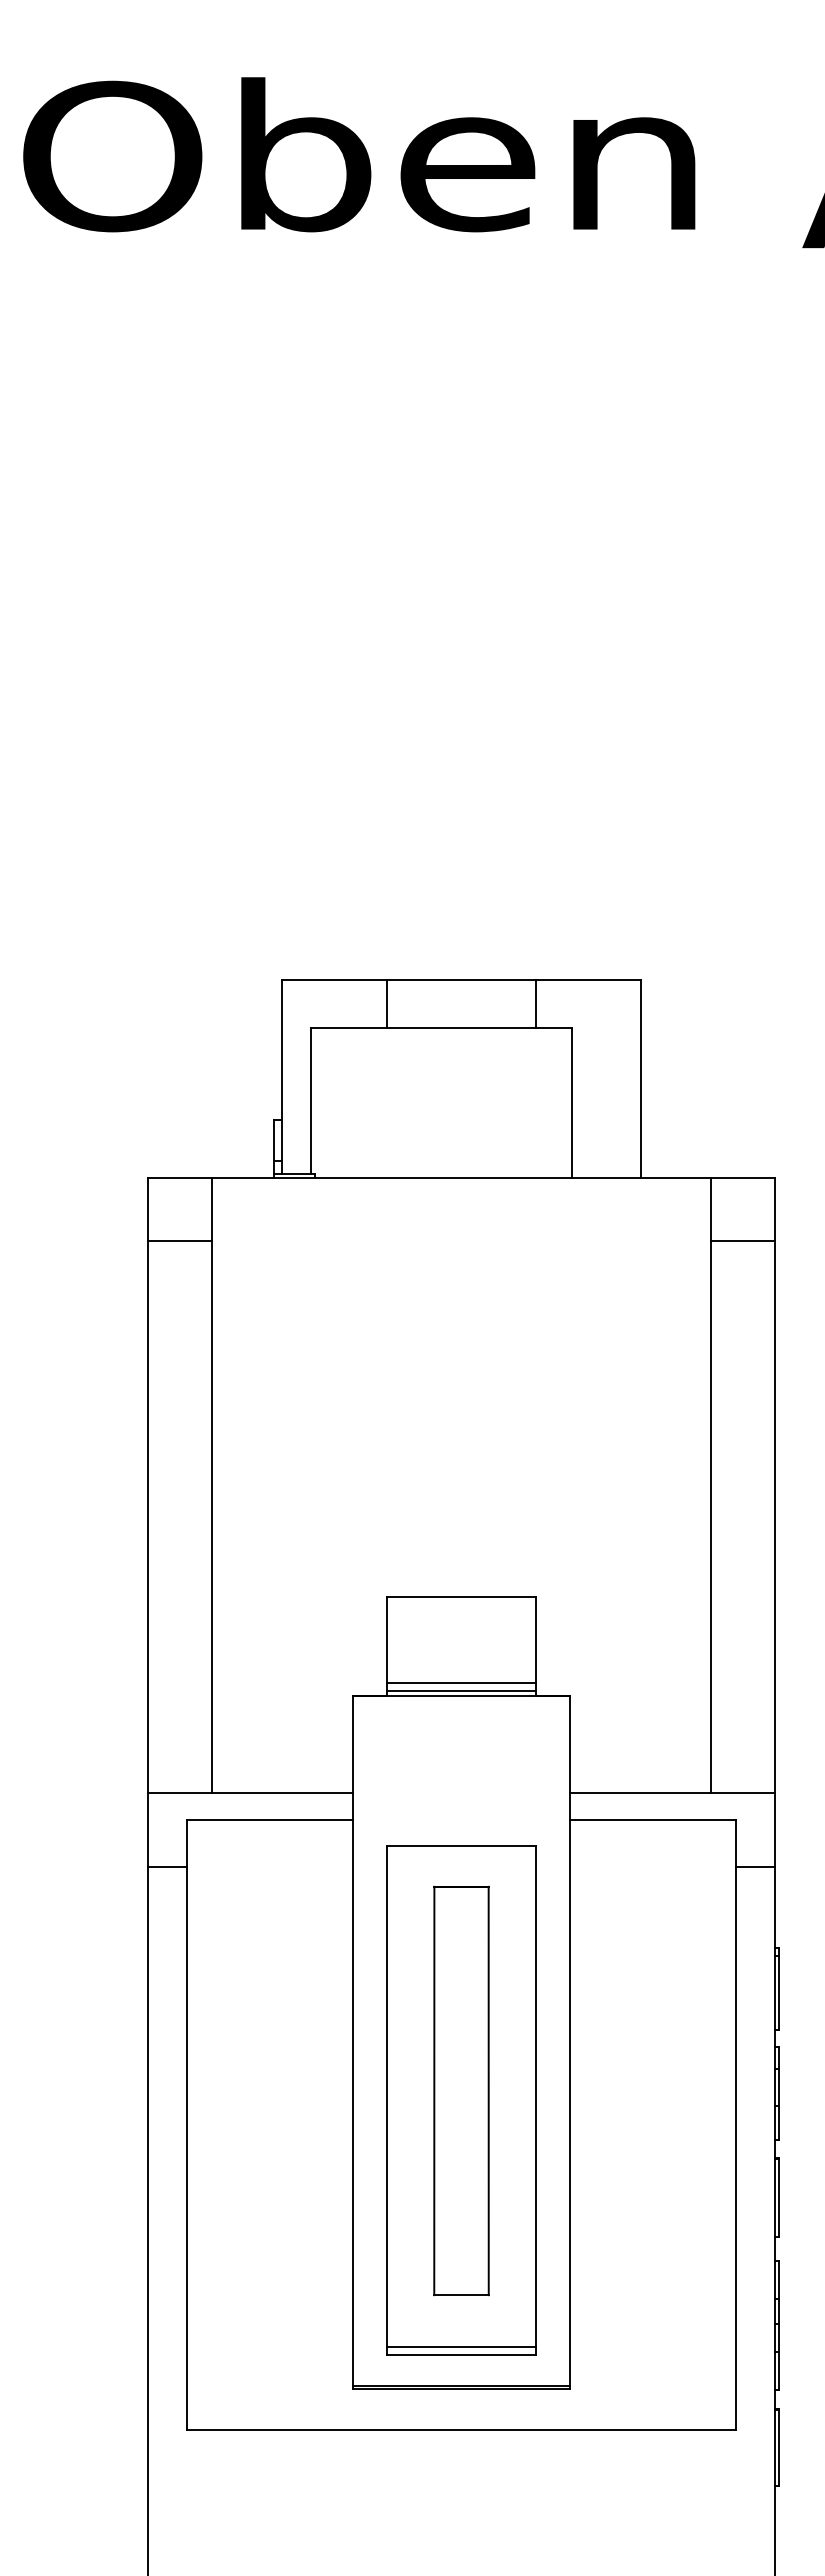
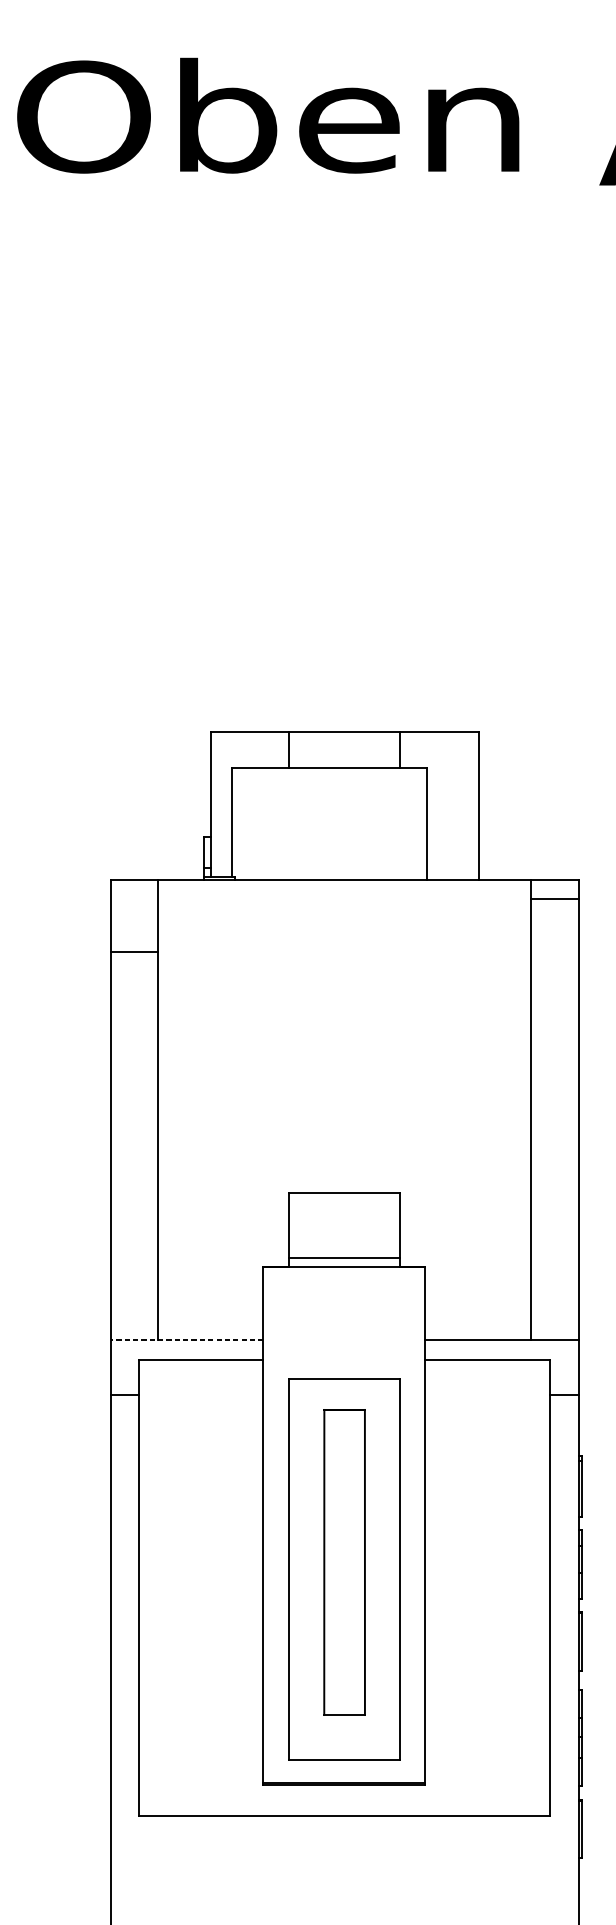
line: (179, 1240) -> (133, 951), moved
line: (742, 1240) -> (554, 898), moved
line: (461, 1691) -> (344, 1263), removed
line: (250, 1792) -> (186, 1339), solid -> dashed
line: (461, 2346) -> (344, 1753), removed

